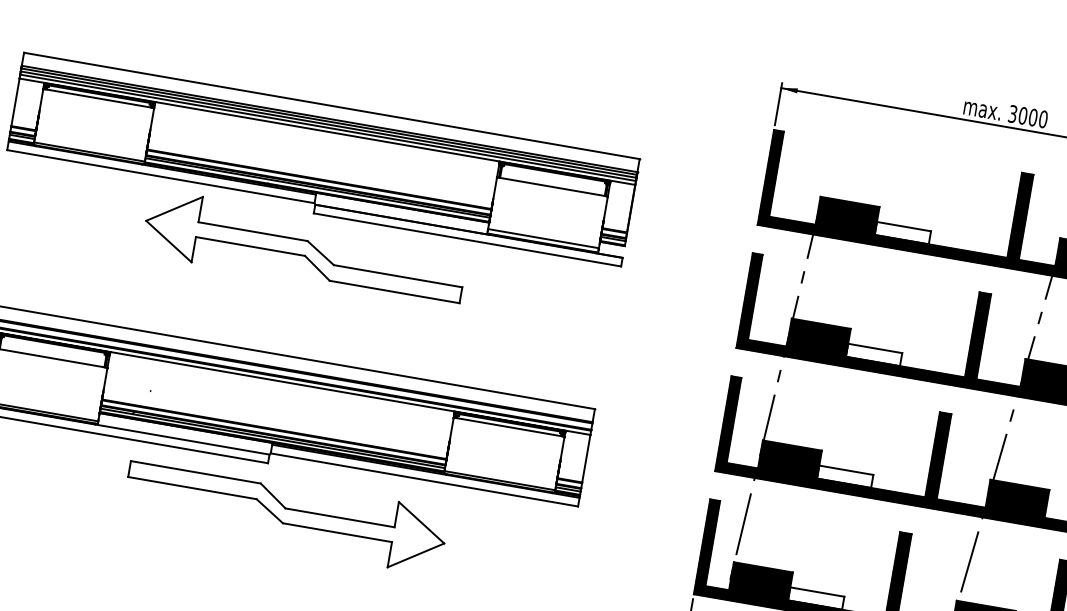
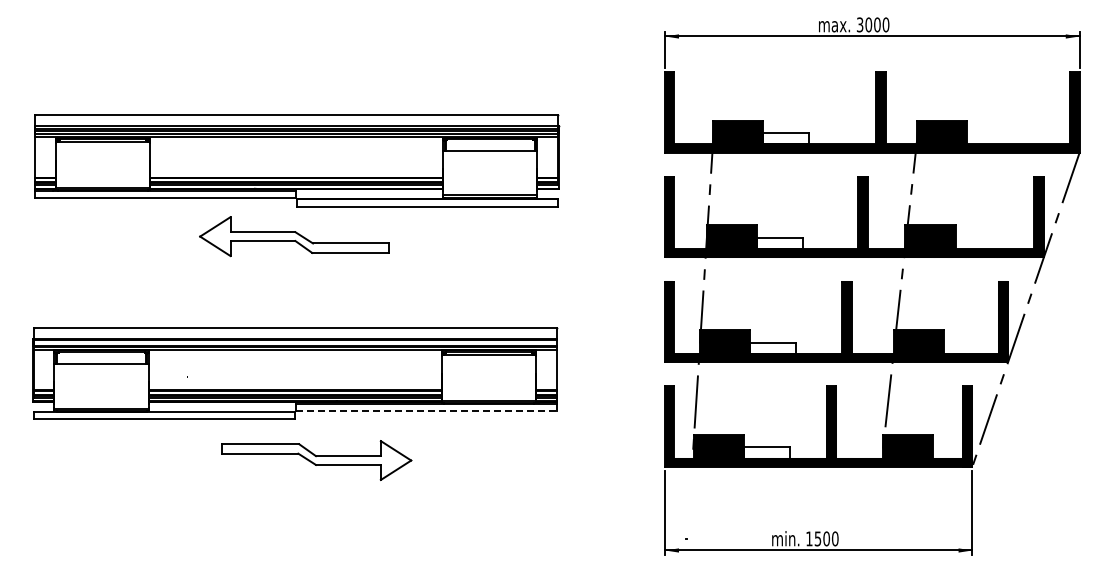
part: (304, 248) -> (294, 236), size x0.7
line: (424, 479) -> (426, 410), solid -> dashed
part: (285, 515) -> (316, 460), size x0.7

